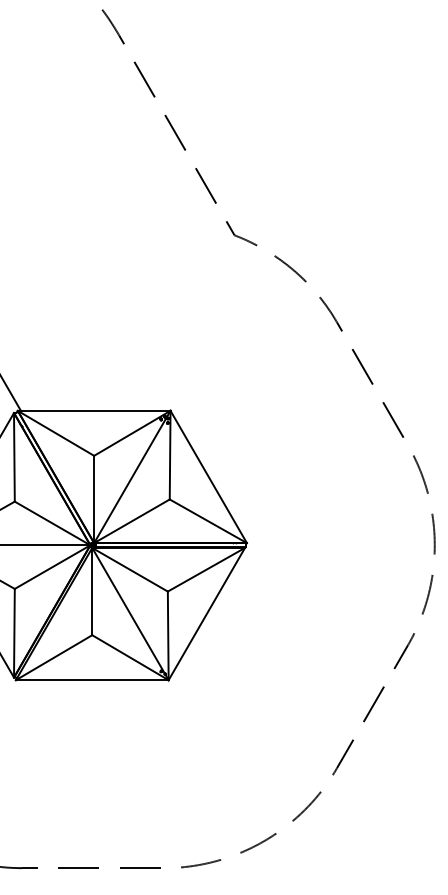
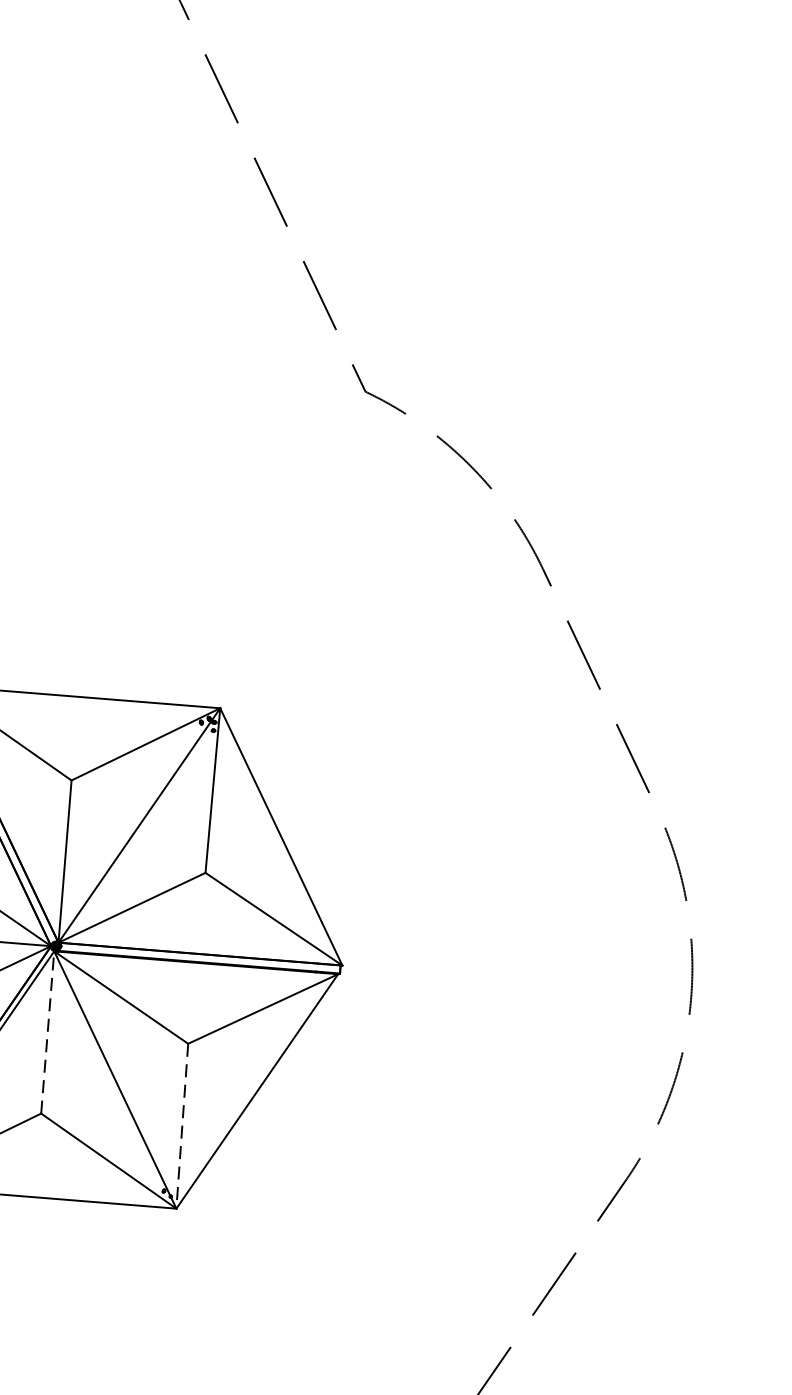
line: (92, 591) -> (48, 1032), solid -> dashed
line: (168, 636) -> (182, 1127), solid -> dashed

